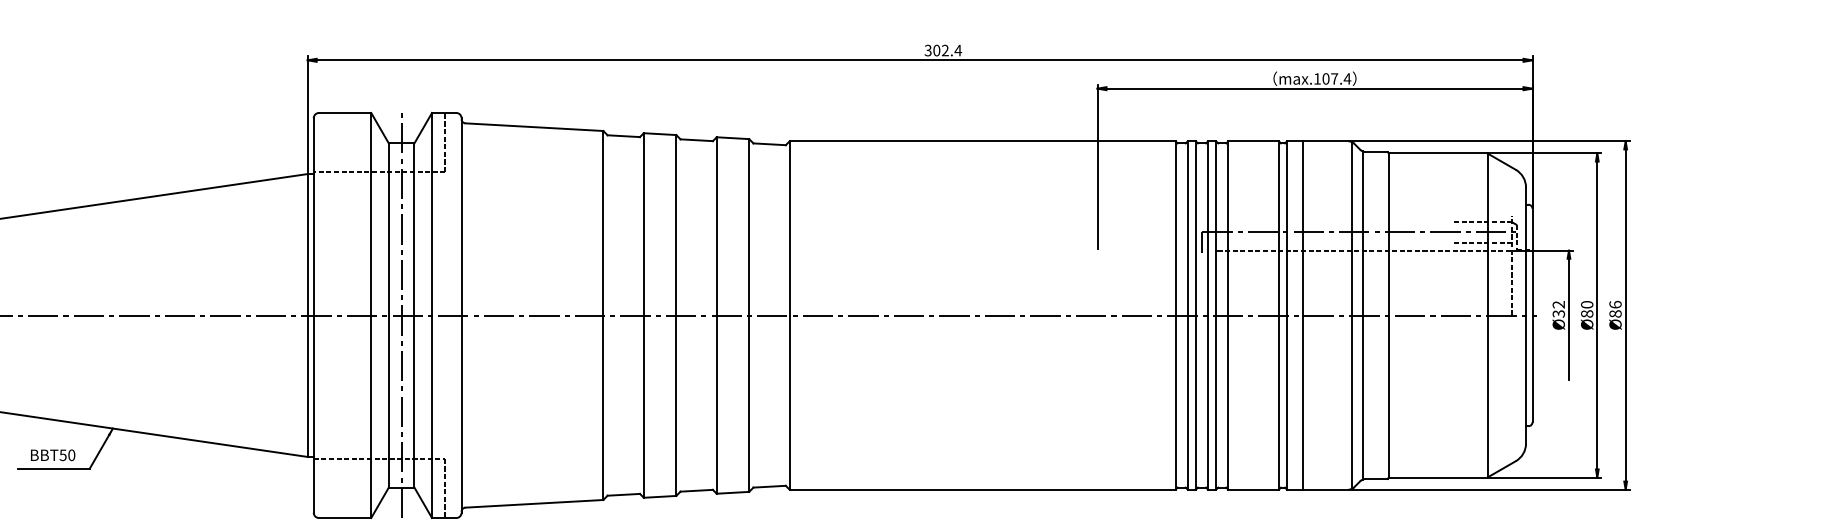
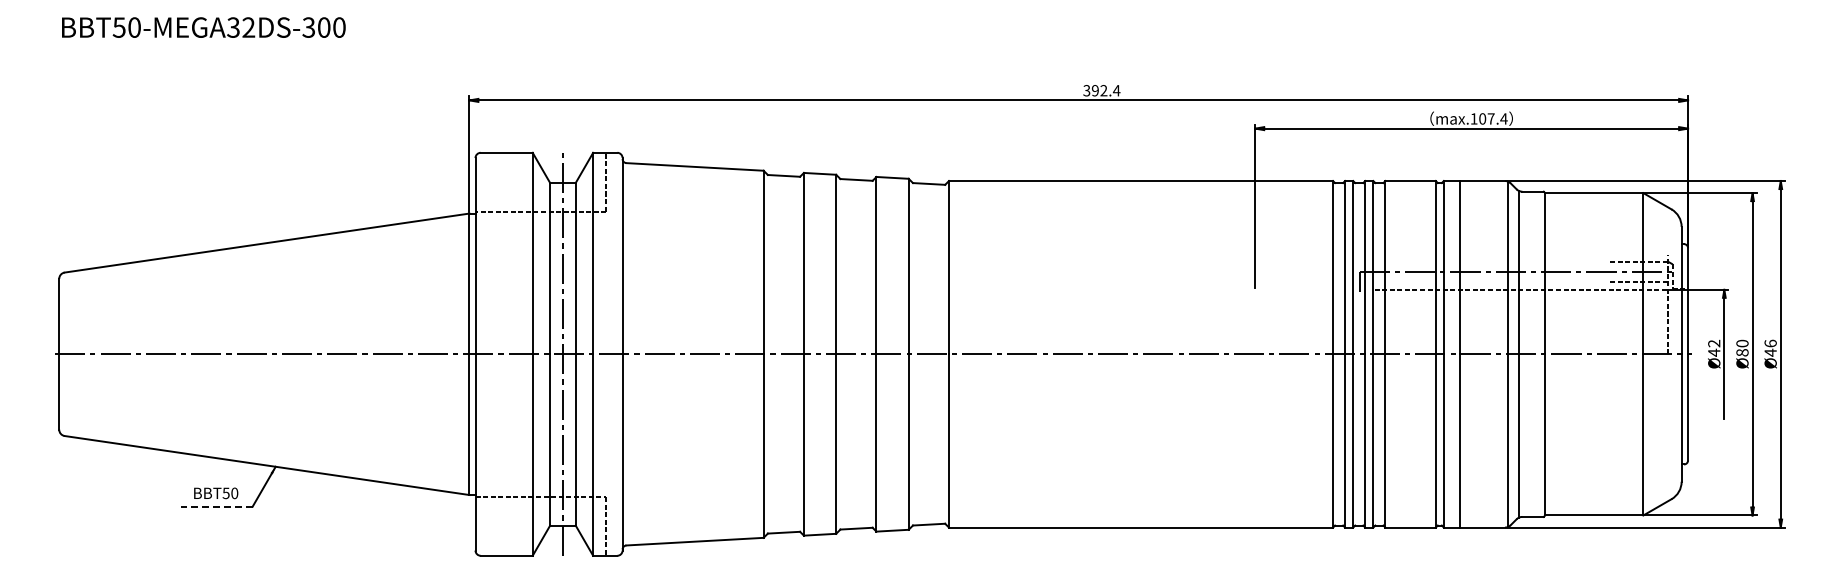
text: (935, 50) -> (1094, 90), 302.4 -> 392.4
text: (1559, 313) -> (1714, 352), 32 -> 42
text: (1615, 313) -> (1770, 352), 86 -> 46
line: (54, 468) -> (217, 506), solid -> dashed

